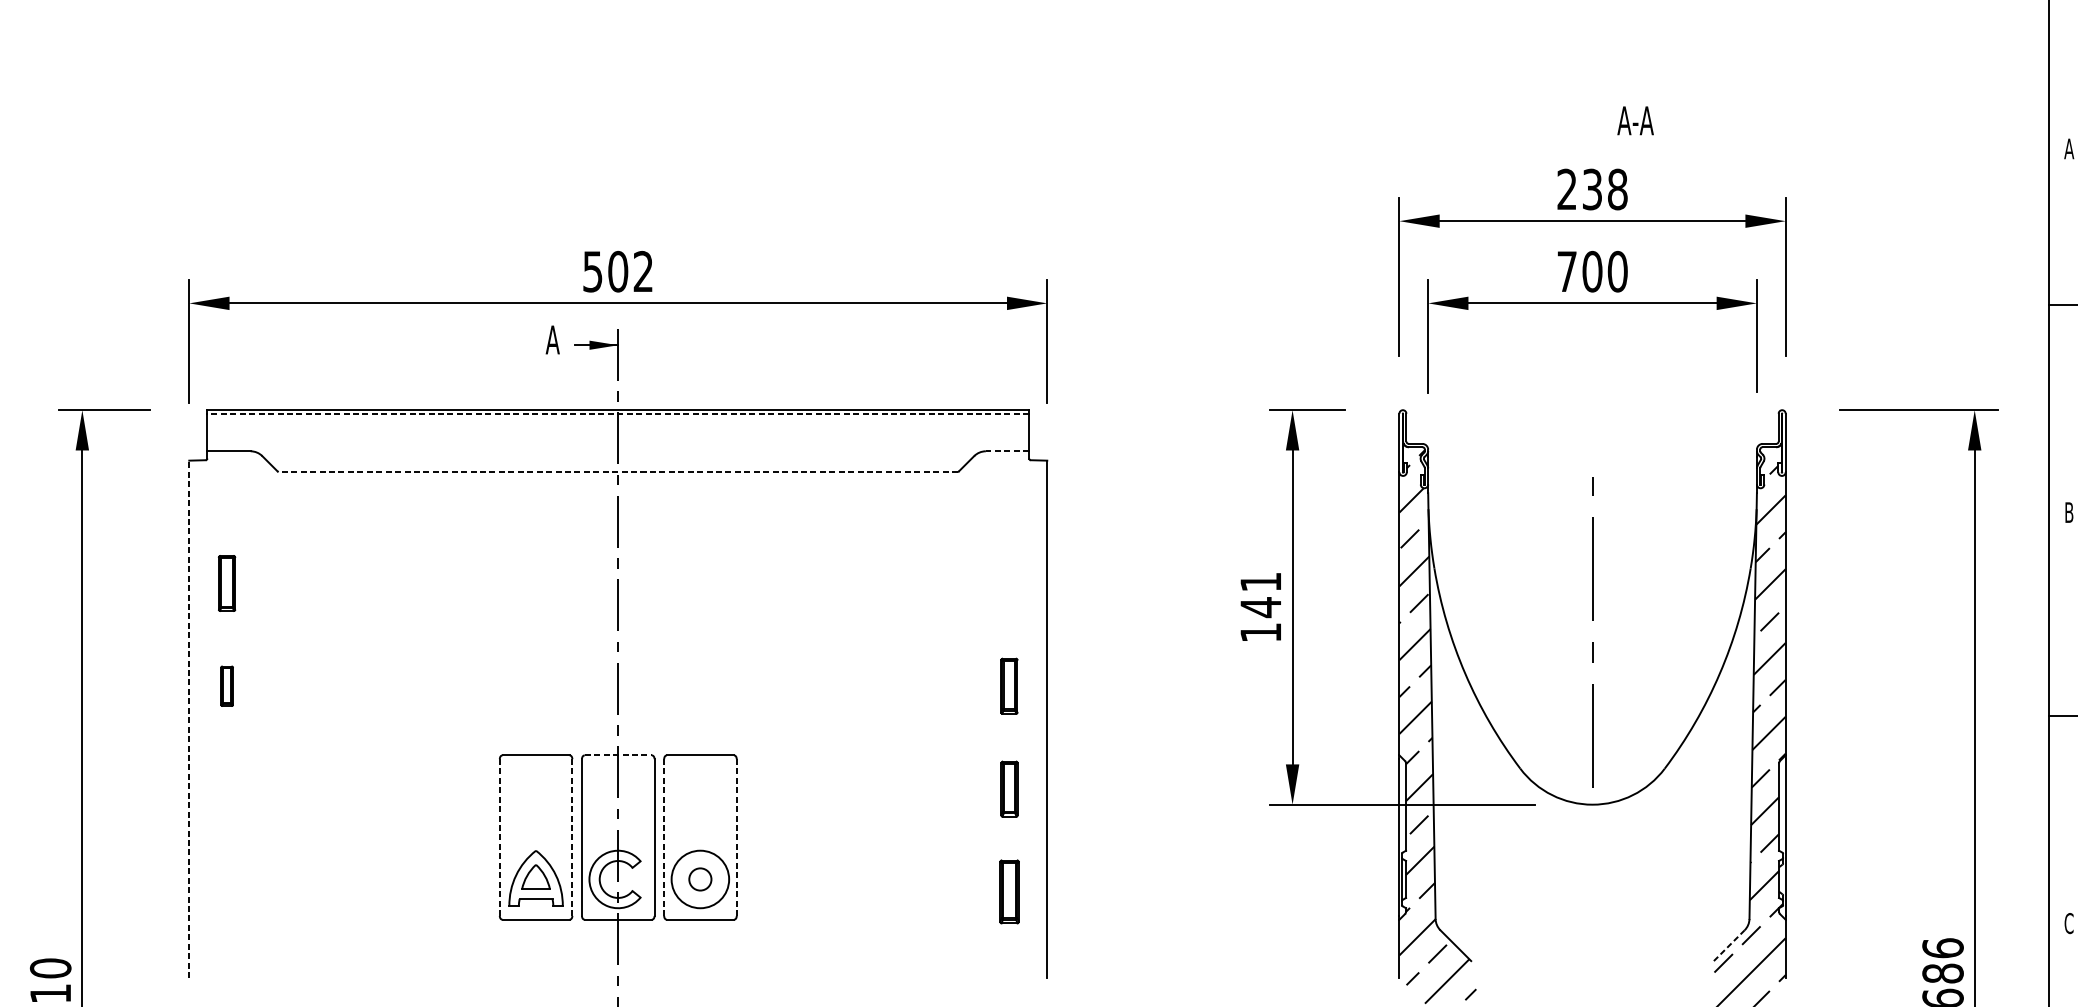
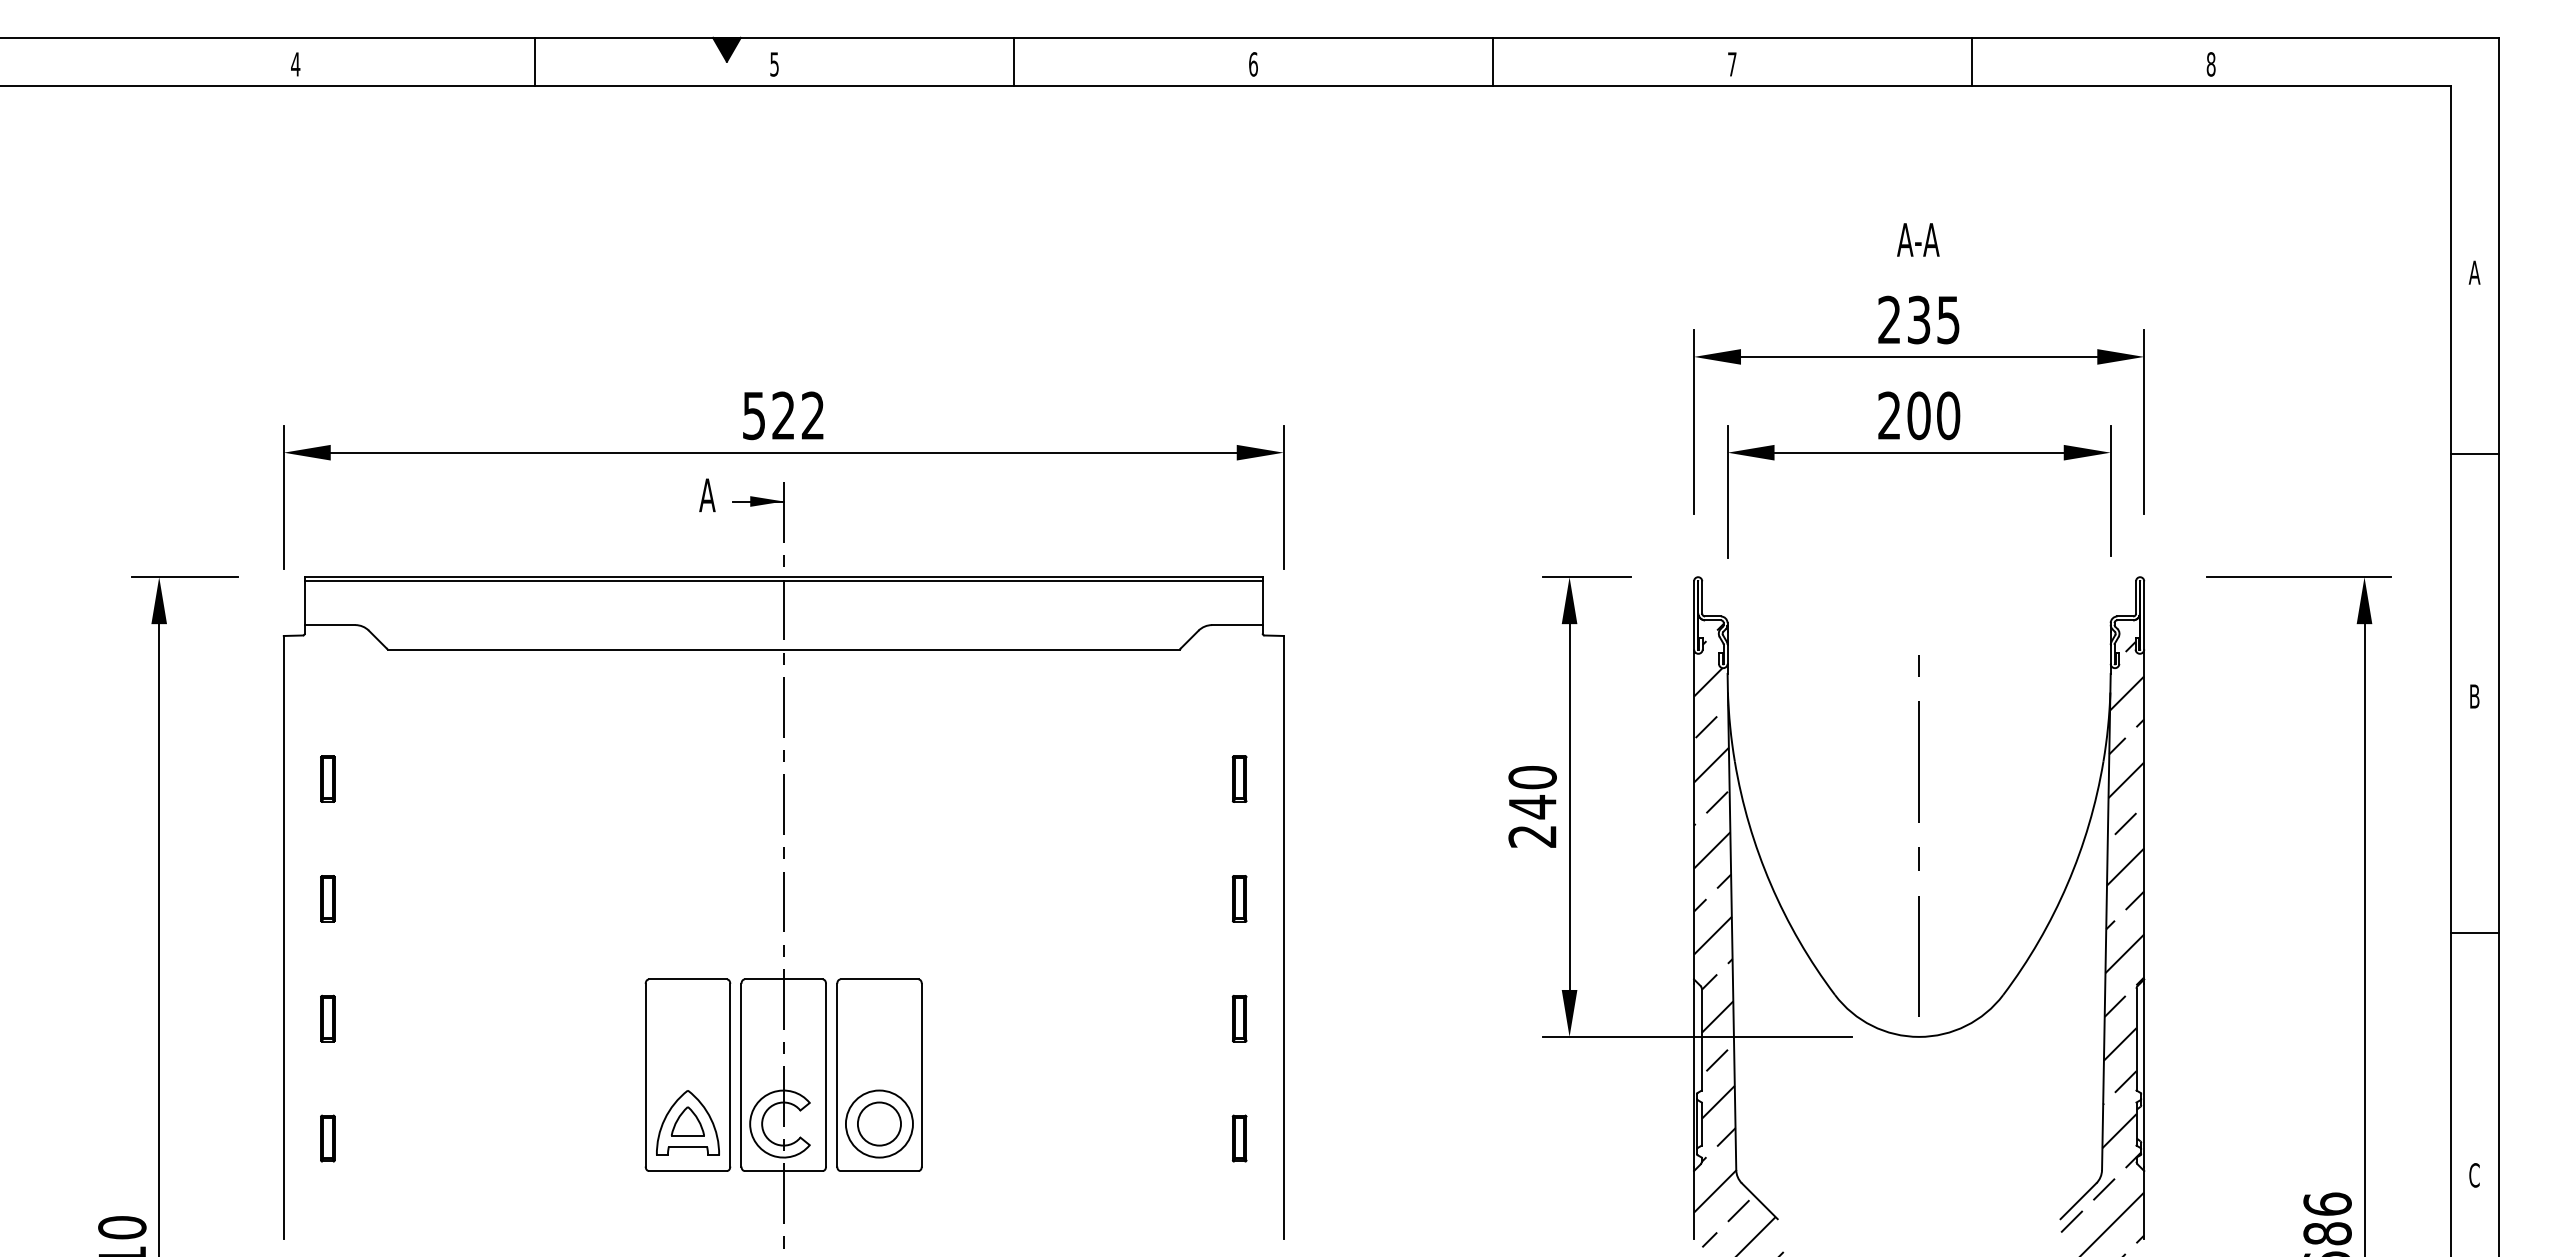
text: (1635, 120) -> (1918, 239), moved
text: (1617, 189) -> (1948, 319), 238 -> 235
text: (618, 271) -> (783, 415), 502 -> 522
text: (1567, 271) -> (1889, 415), 700 -> 200
line: (618, 413) -> (783, 581), dashed -> solid
line: (1006, 451) -> (1236, 625), dashed -> solid
line: (618, 472) -> (783, 649), dashed -> solid
part: (226, 582) -> (327, 778), size x0.71
part: (1009, 582) -> (1239, 778), added
text: (1260, 606) -> (1532, 806), 141 -> 240
part: (1009, 685) -> (1239, 898), size x0.71
line: (189, 719) -> (283, 937), dashed -> solid
line: (618, 755) -> (784, 979), dashed -> solid
part: (226, 788) -> (327, 1018), added
part: (1009, 788) -> (1239, 1018), size x0.71
line: (499, 836) -> (645, 1074), dashed -> solid
line: (572, 836) -> (730, 1074), dashed -> solid
line: (664, 836) -> (837, 1074), dashed -> solid
line: (736, 836) -> (921, 1074), dashed -> solid
circle: (700, 878) -> (879, 1123), size x1.67
part: (226, 891) -> (327, 1138), added
part: (1009, 891) -> (1239, 1138), size x0.62
line: (1729, 945) -> (2078, 1200), dashed -> solid

